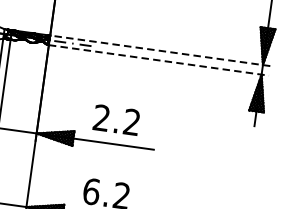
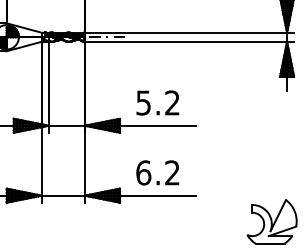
line: (160, 50) -> (189, 32), dashed -> solid
line: (158, 60) -> (189, 41), dashed -> solid
text: (101, 117) -> (143, 102), 2.2 -> 5.2

